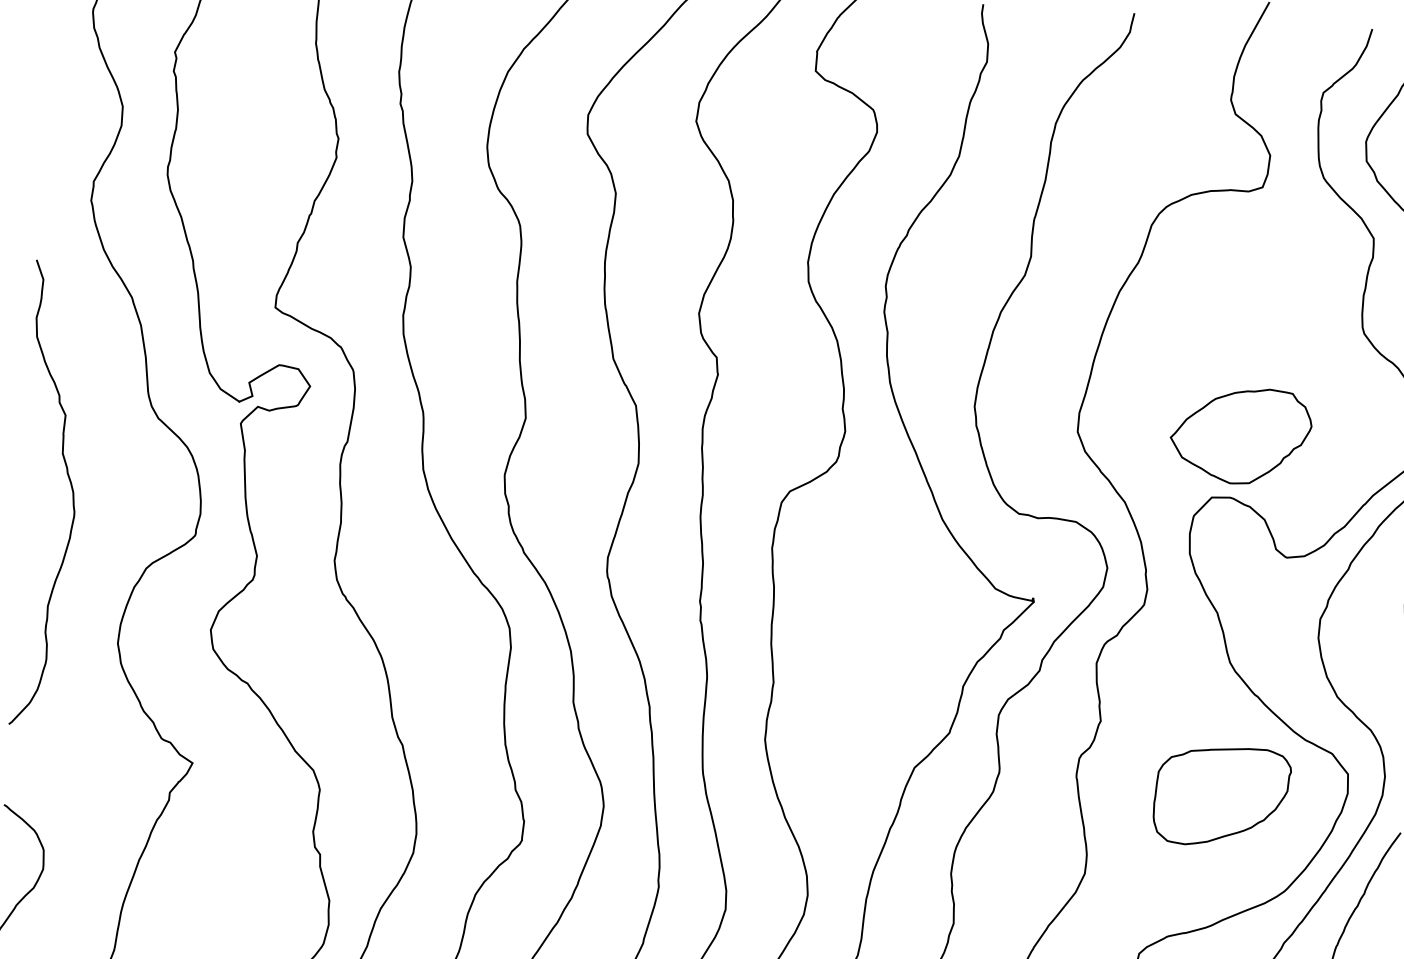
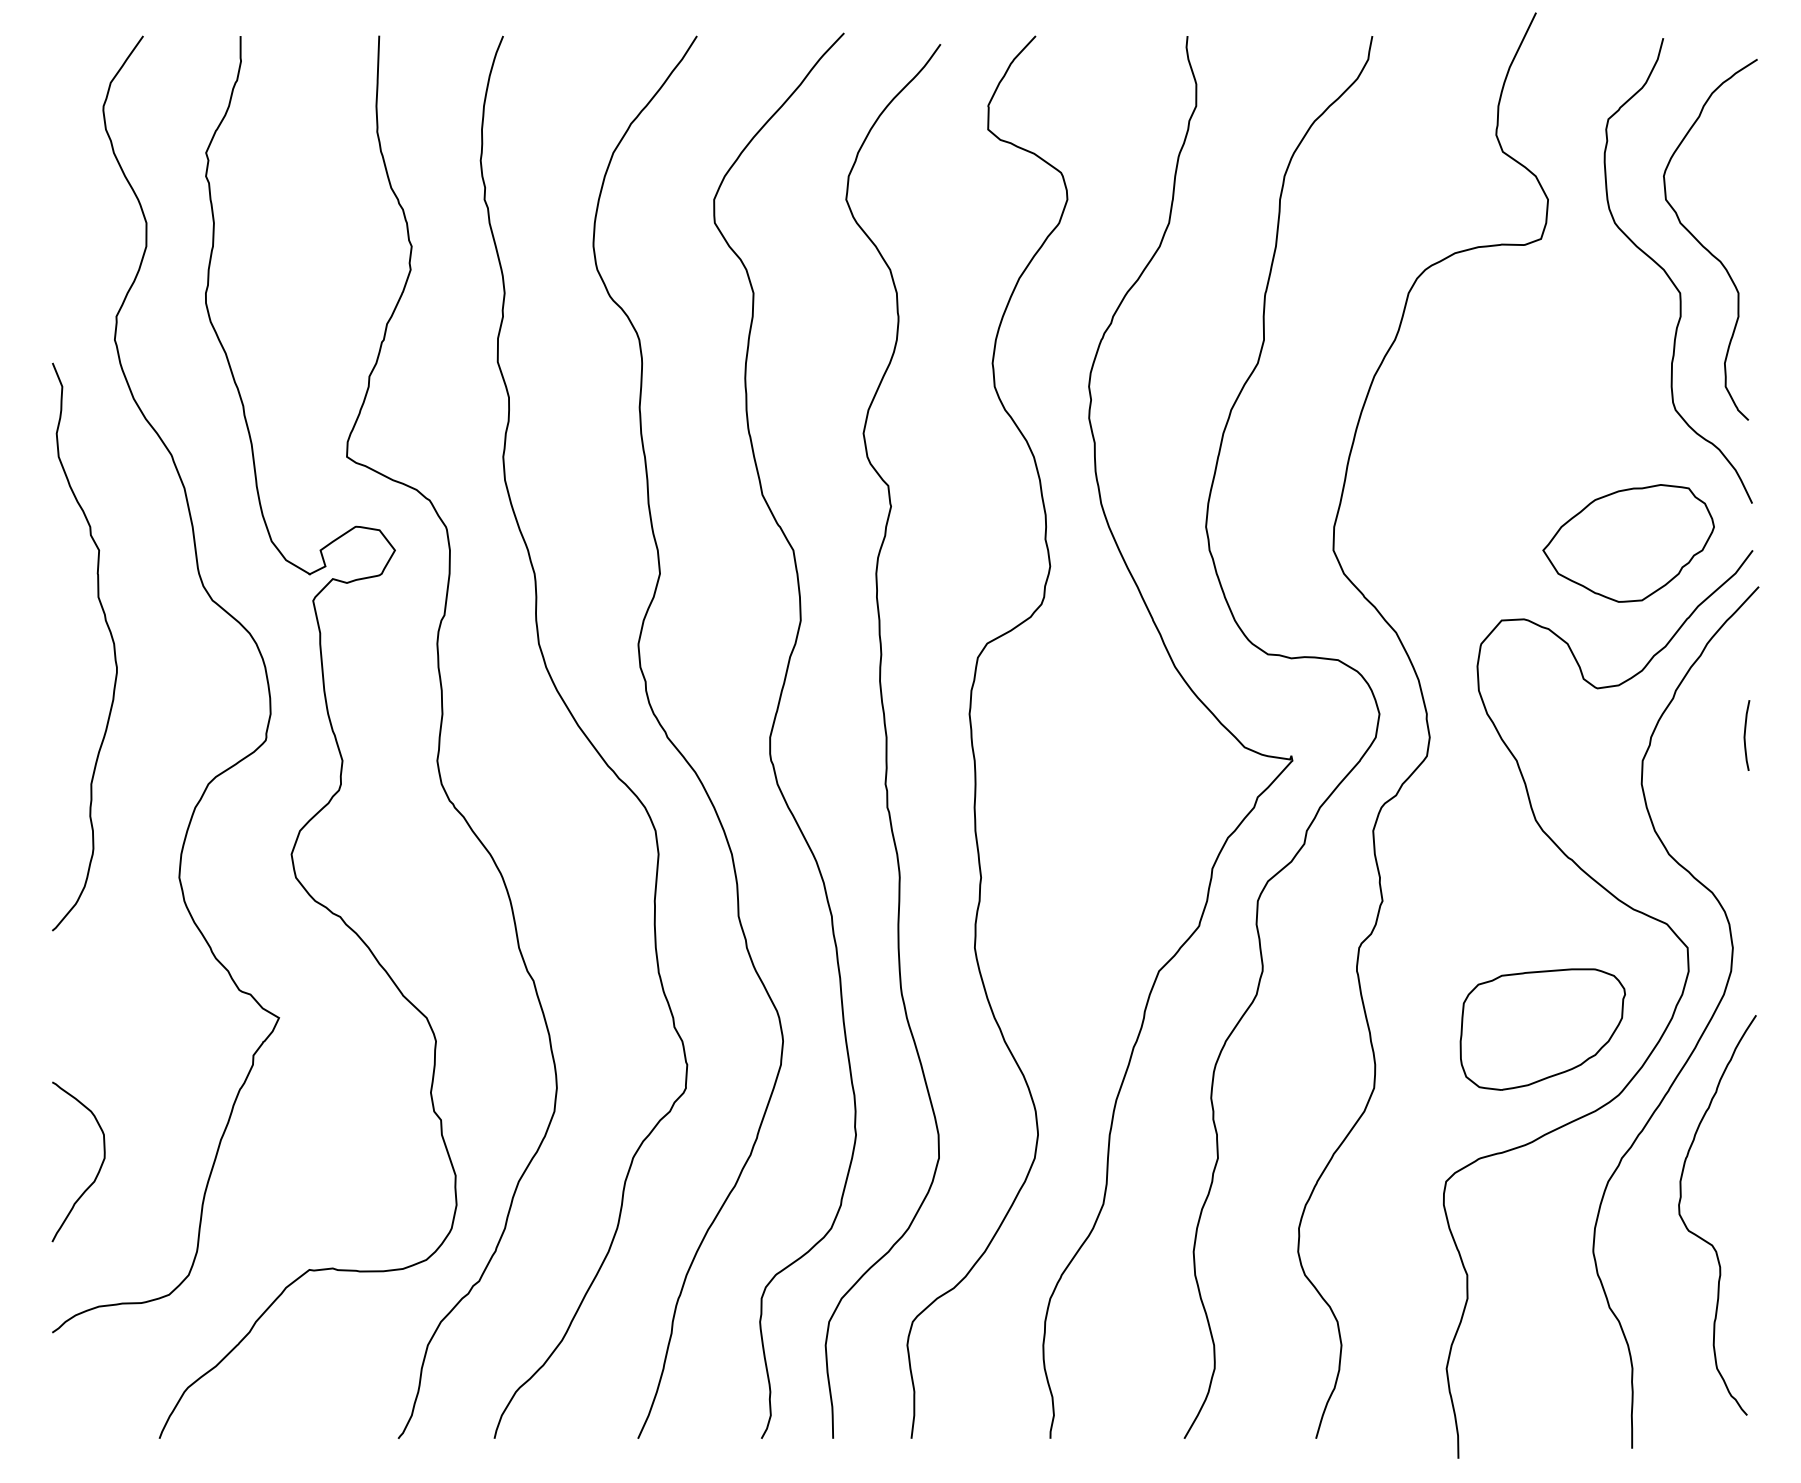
part: (1240, 436) -> (1628, 543), moved
curve: (71, 488) -> (111, 639), moved
part: (1221, 796) -> (1542, 1029), moved

